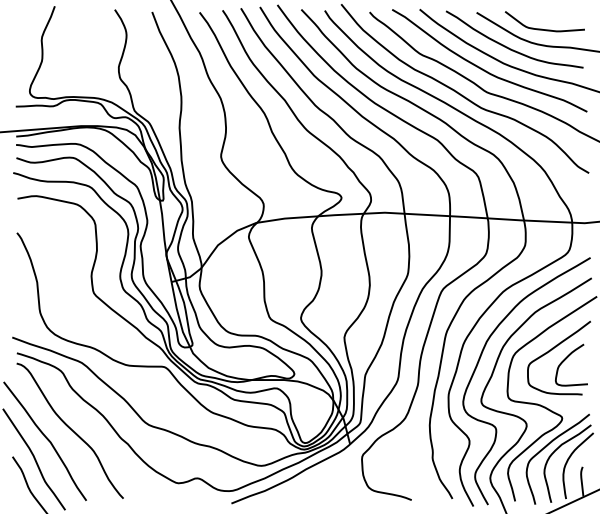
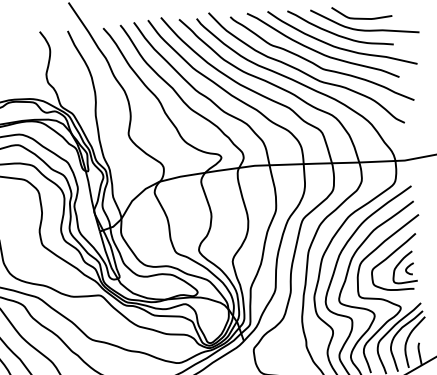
curve: (577, 365) -> (408, 267), added

